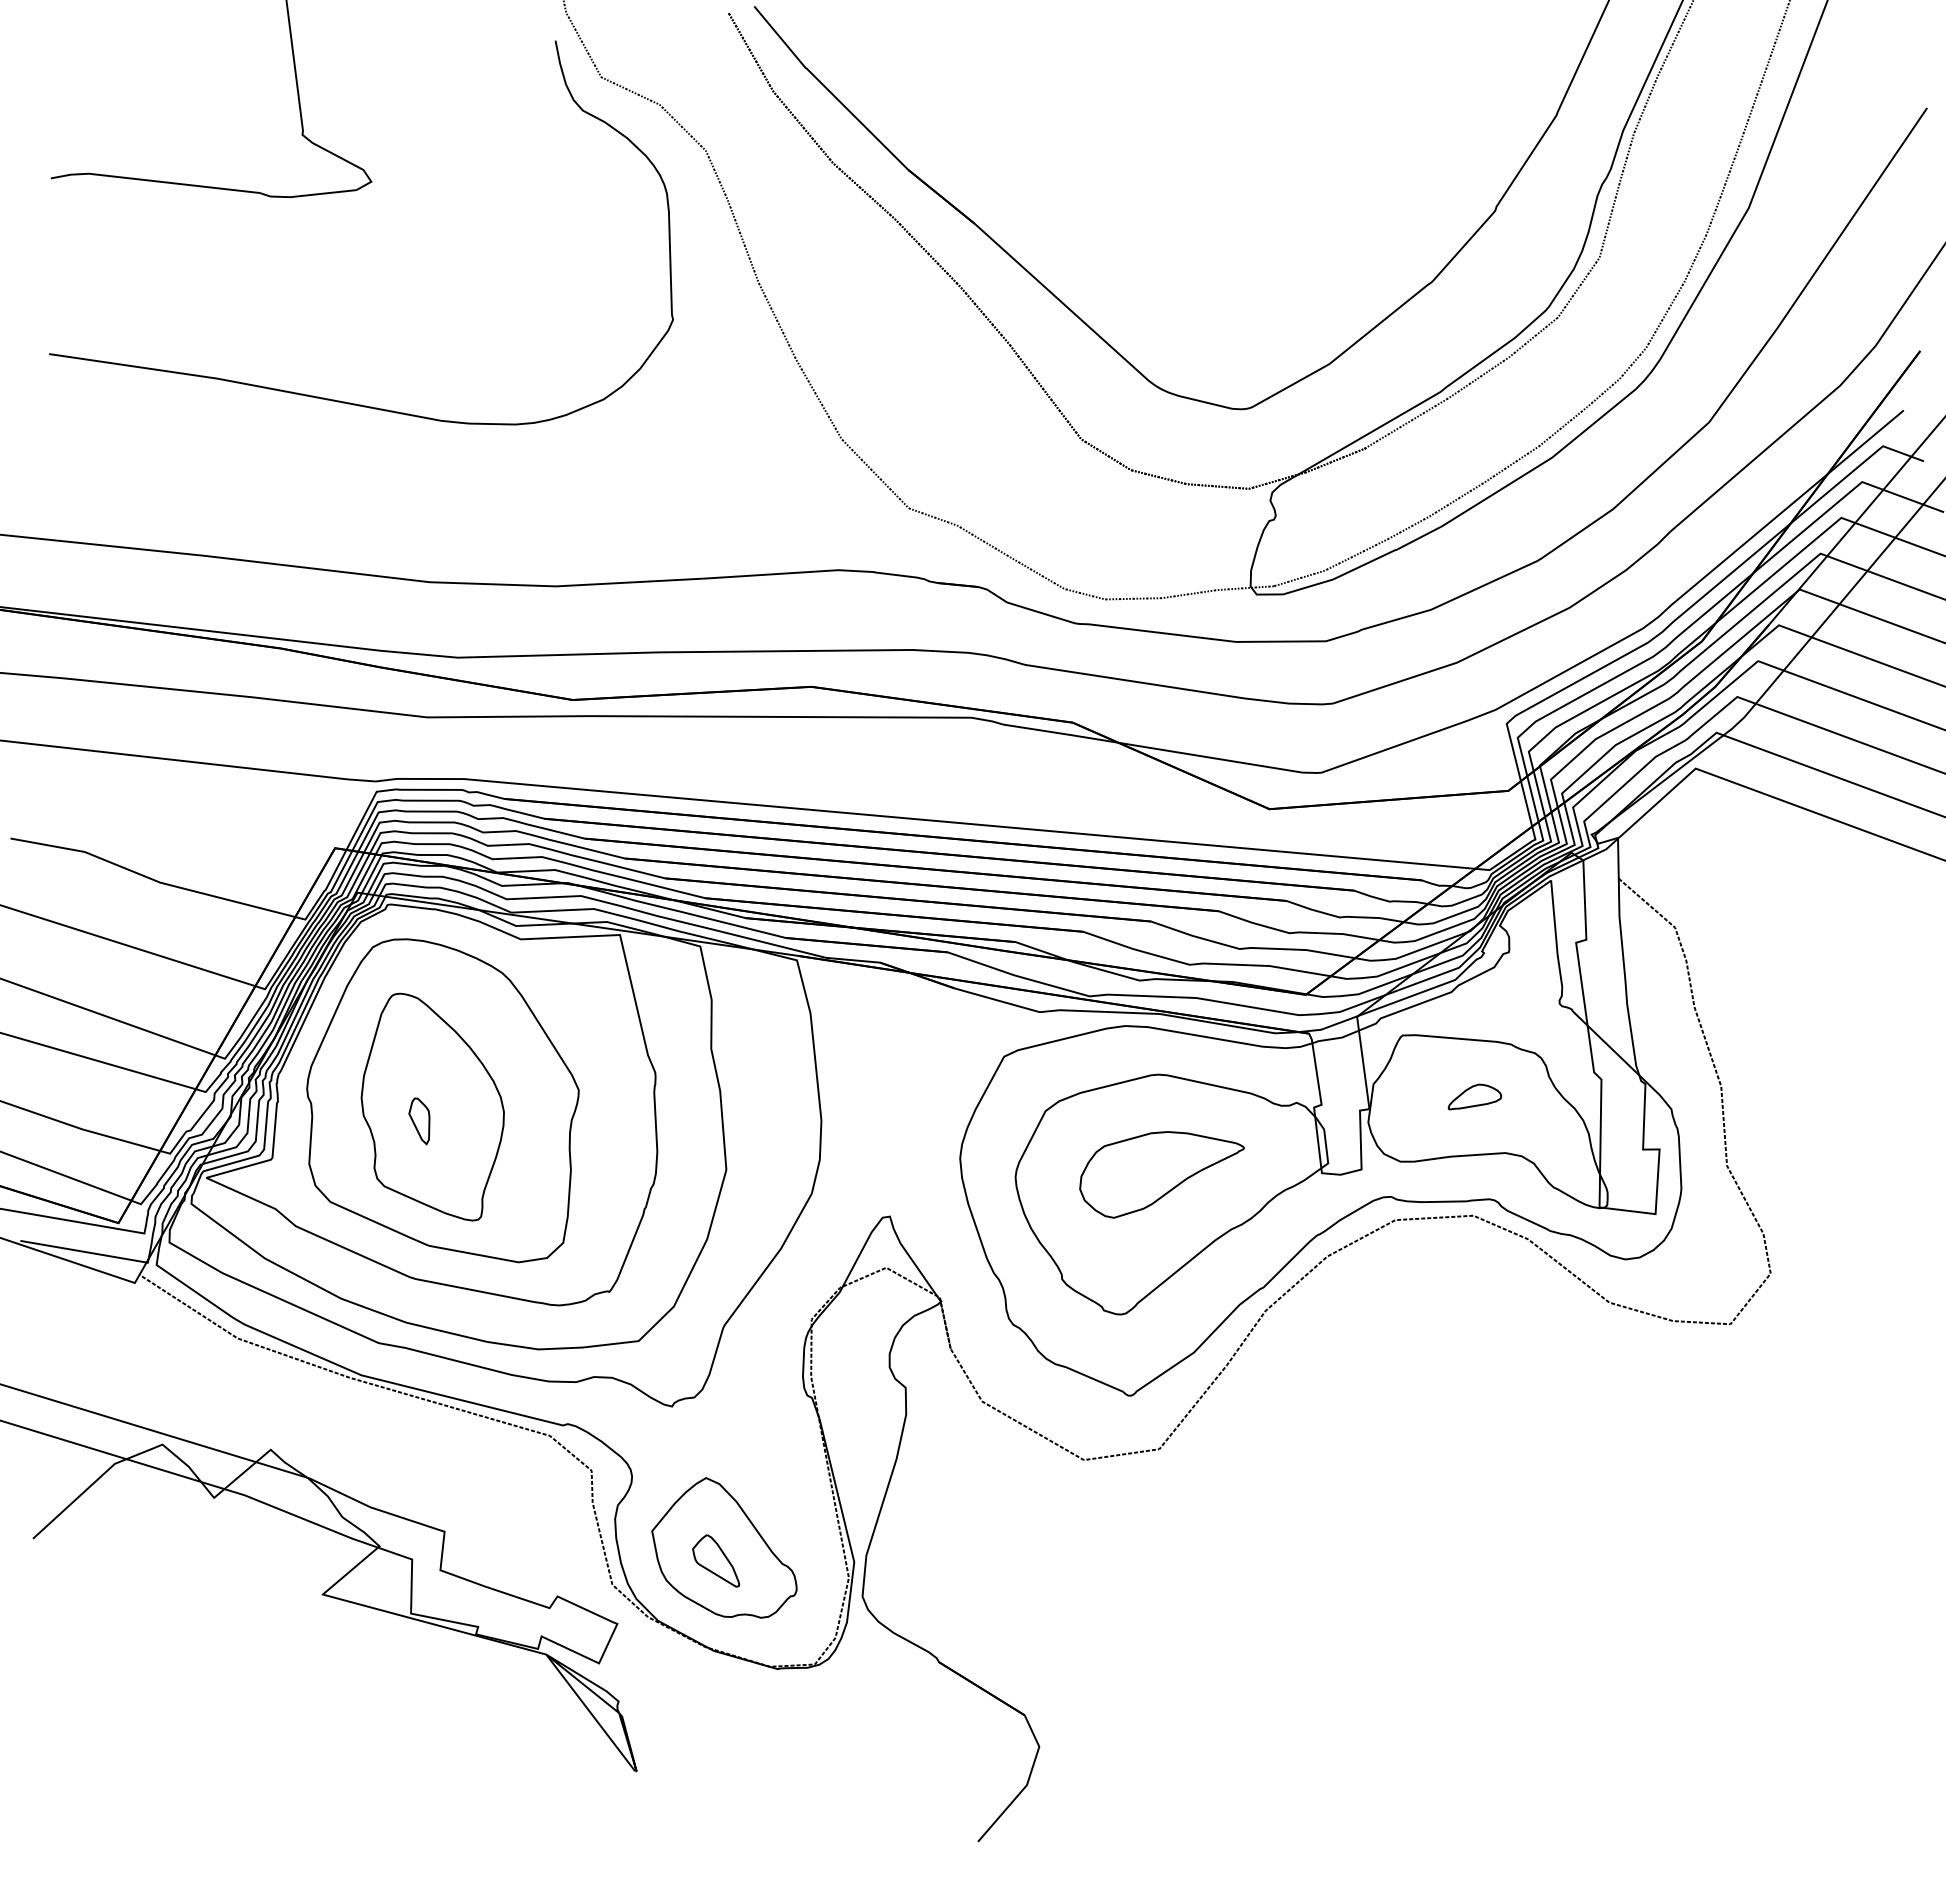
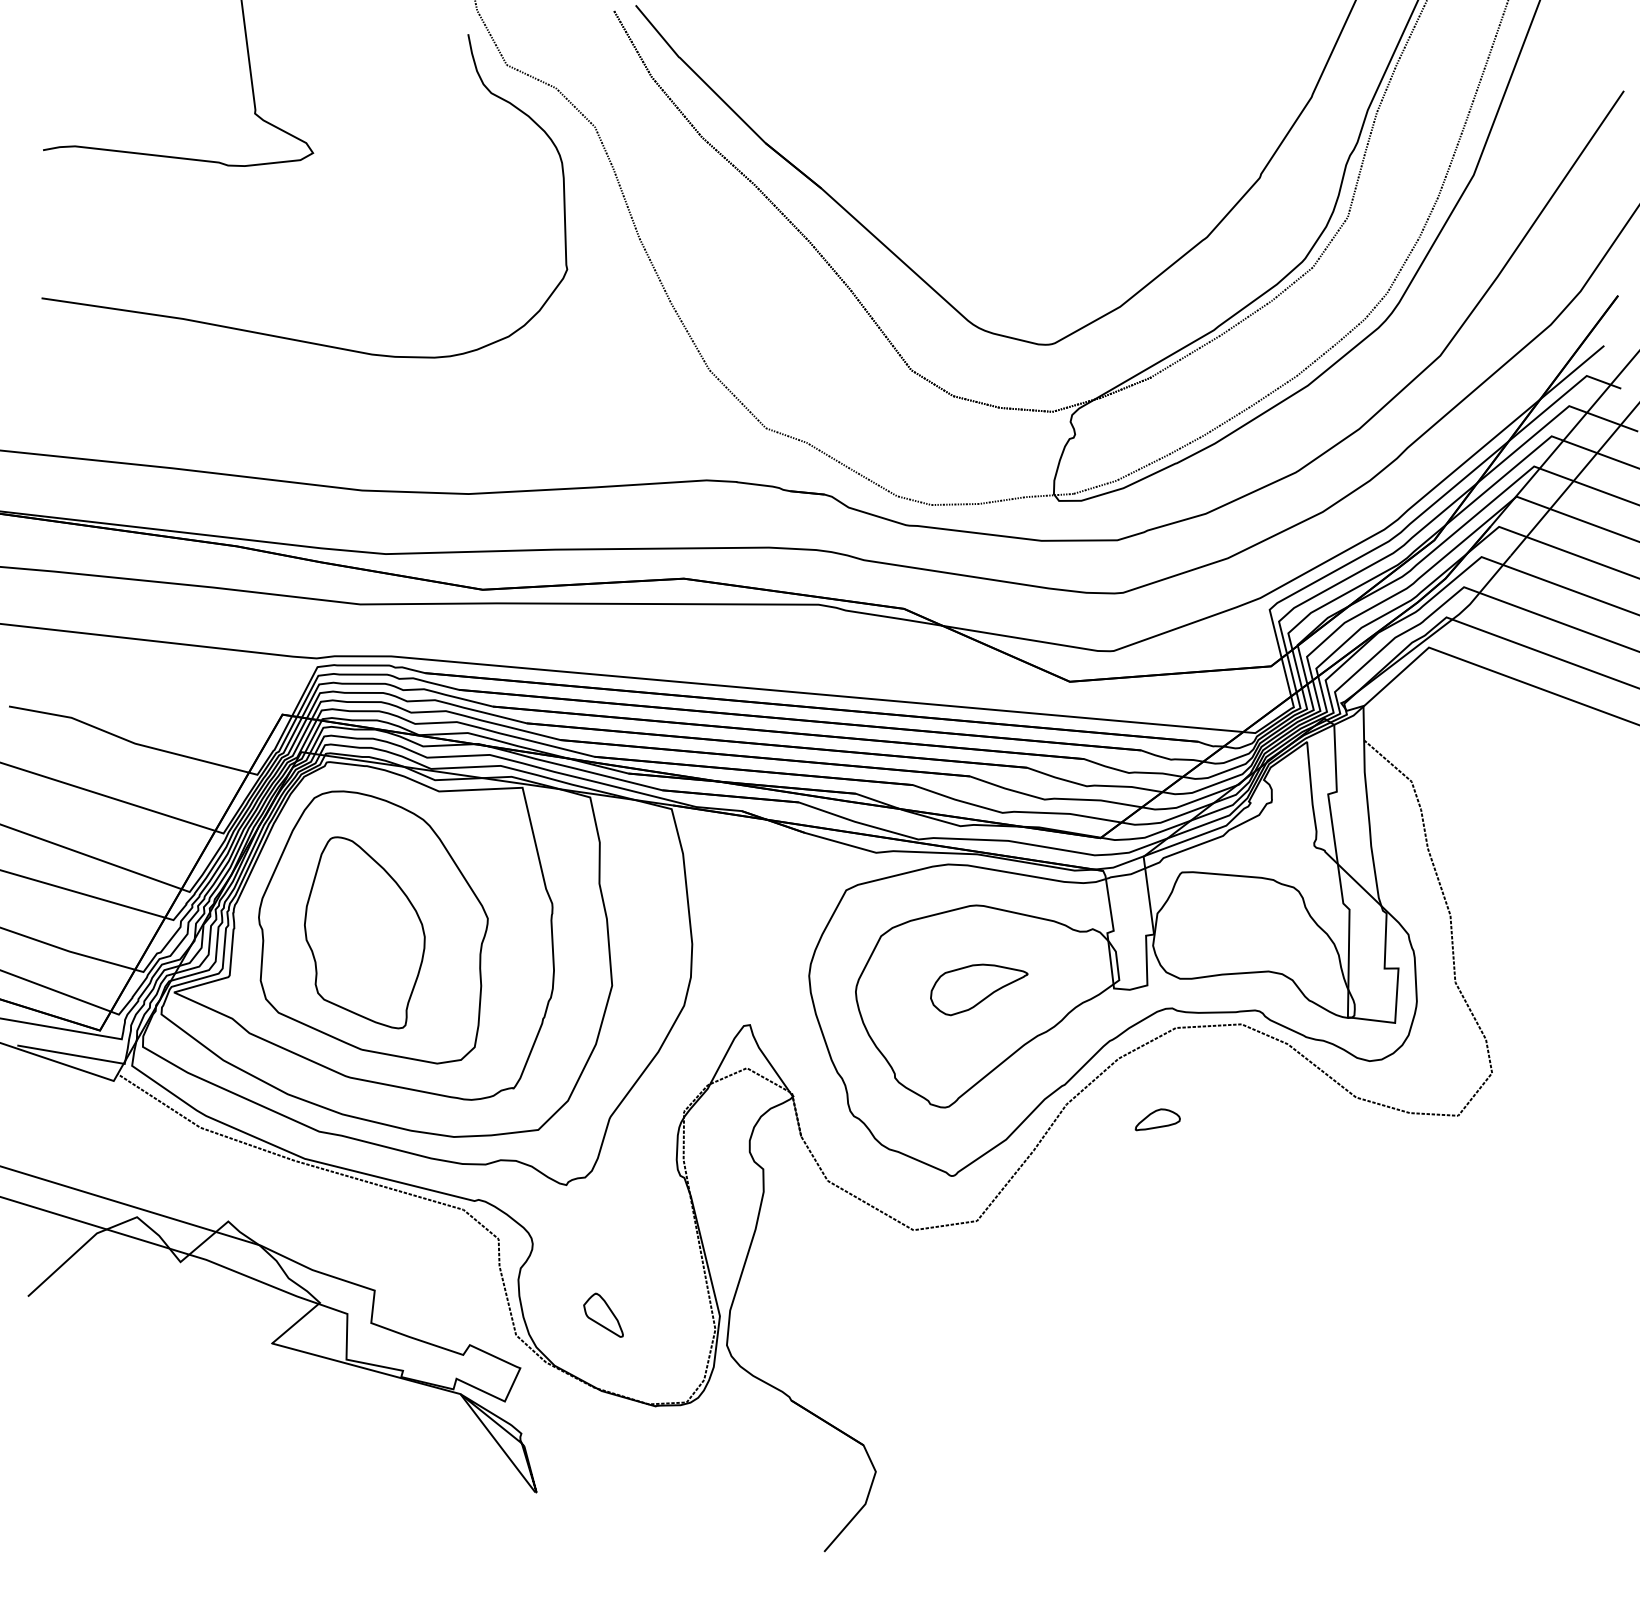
part: (1474, 1096) -> (1157, 1119), moved
part: (419, 1121) -> (353, 944), removed
part: (1161, 1174) -> (978, 989), size x0.7
part: (724, 1547) -> (610, 1303), removed

